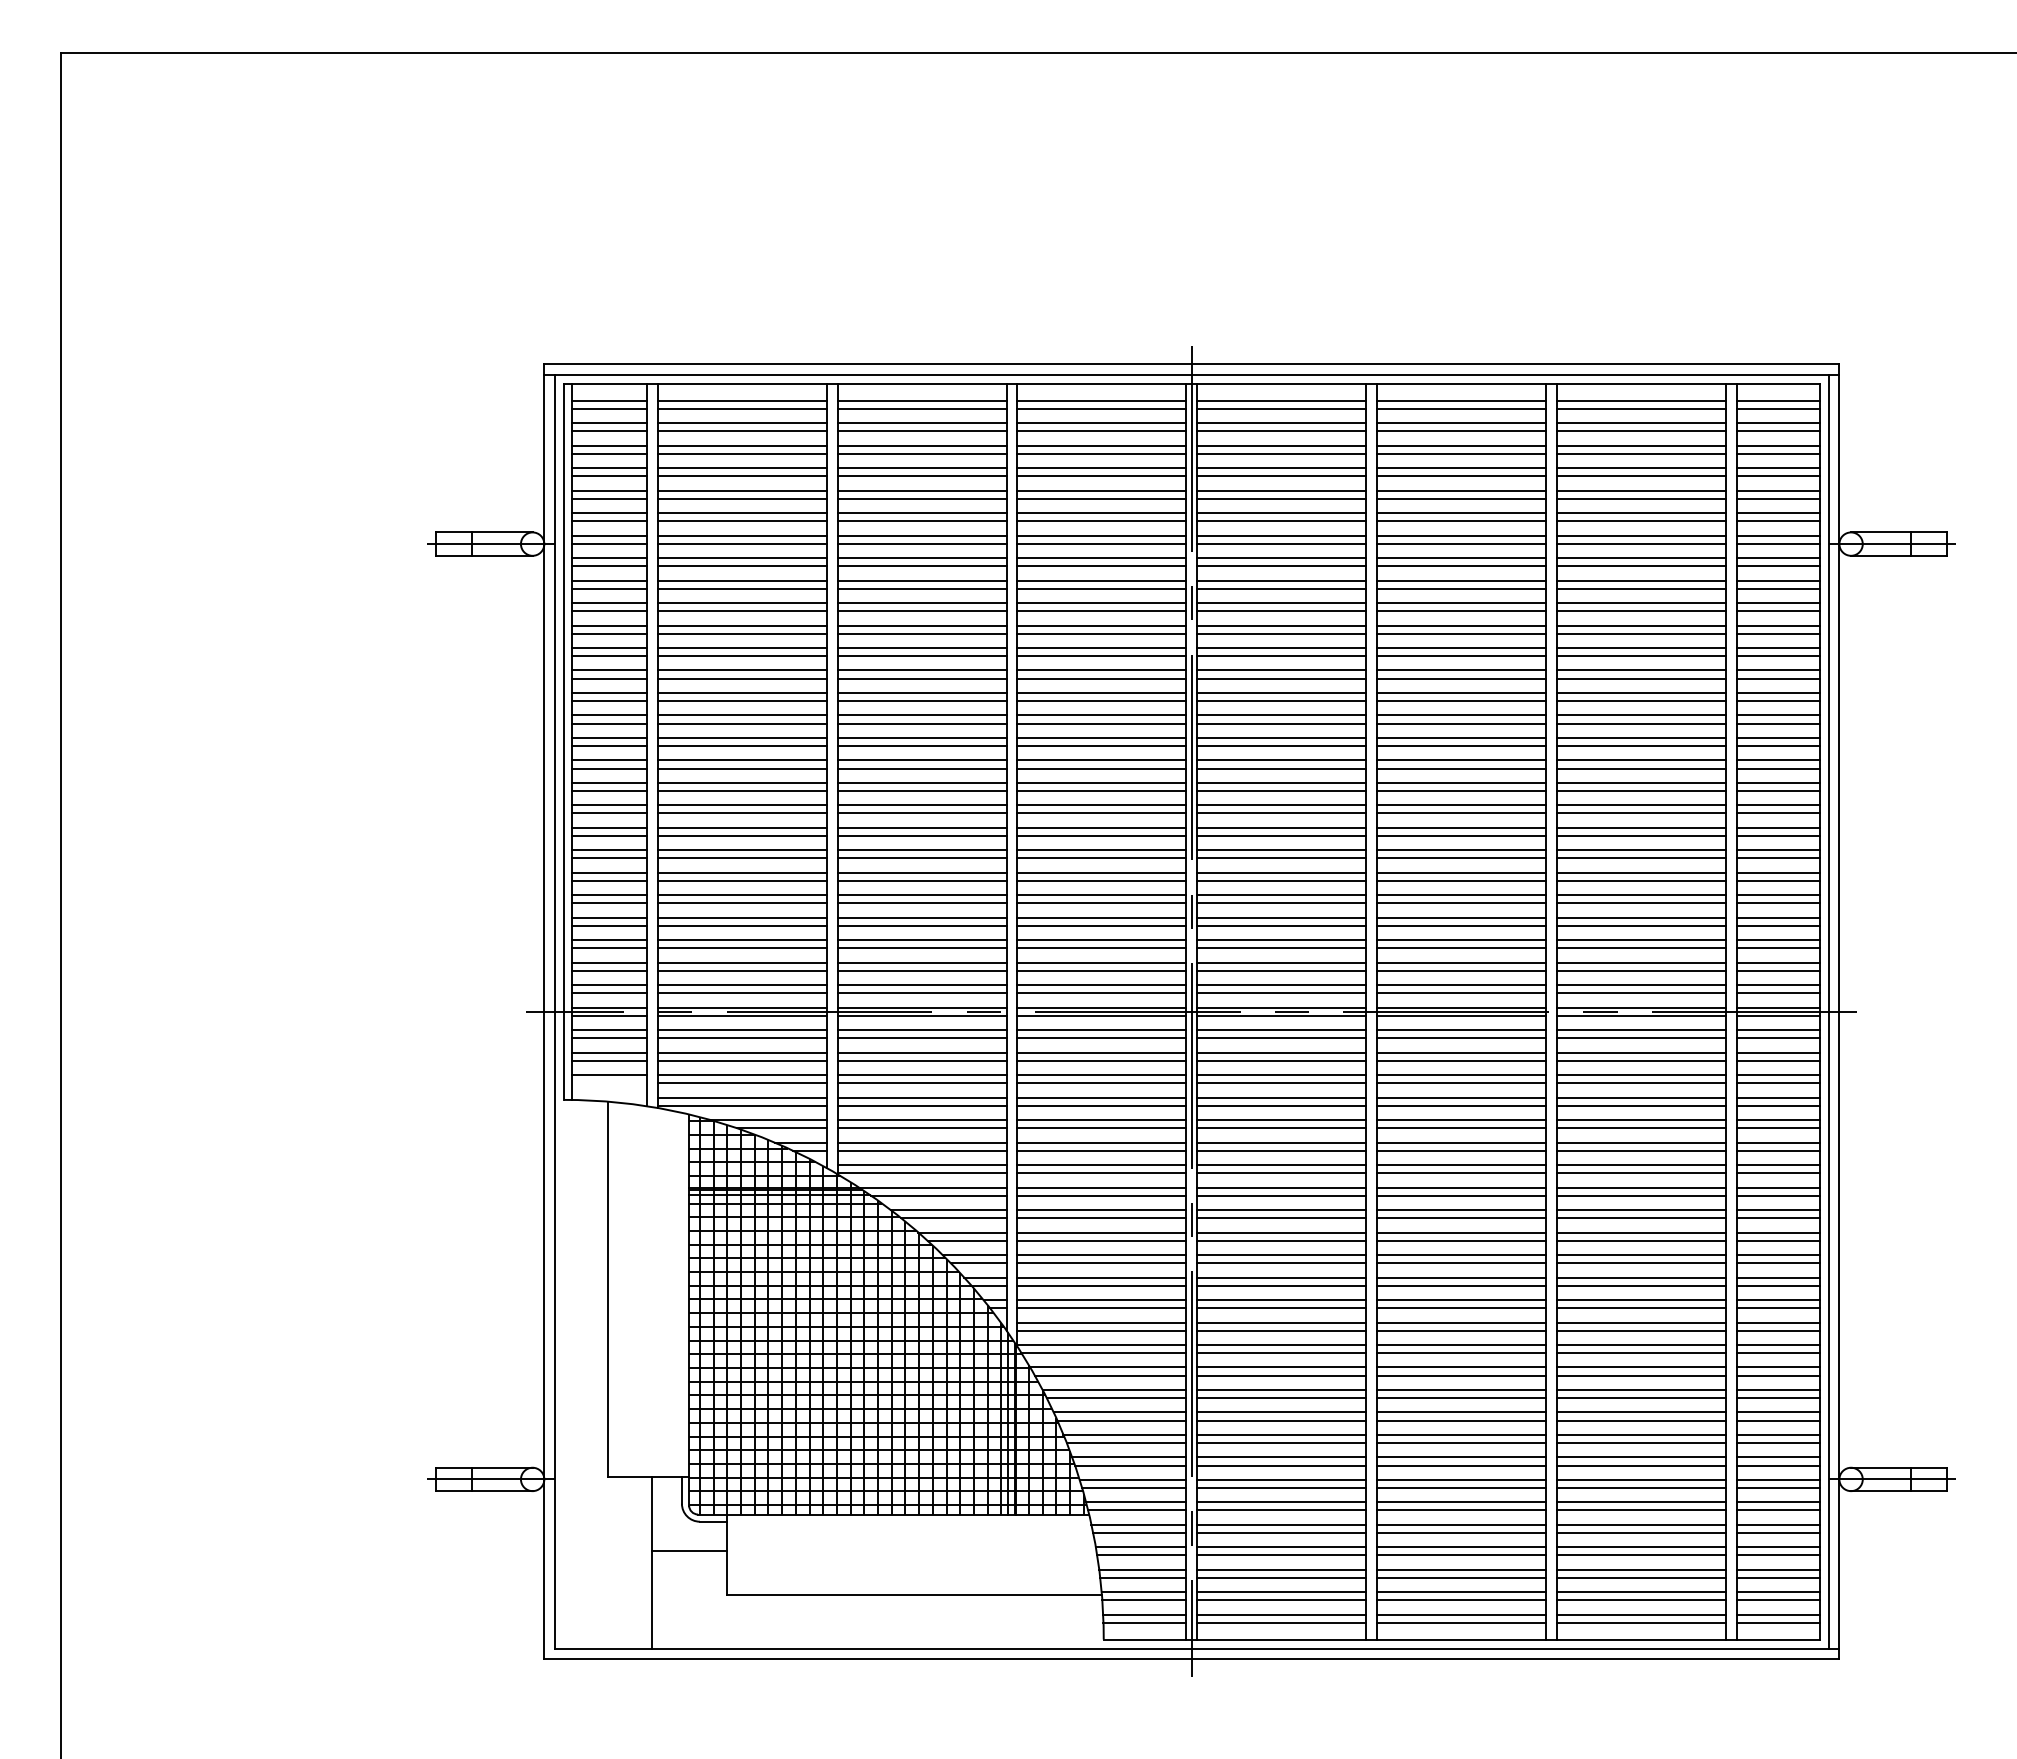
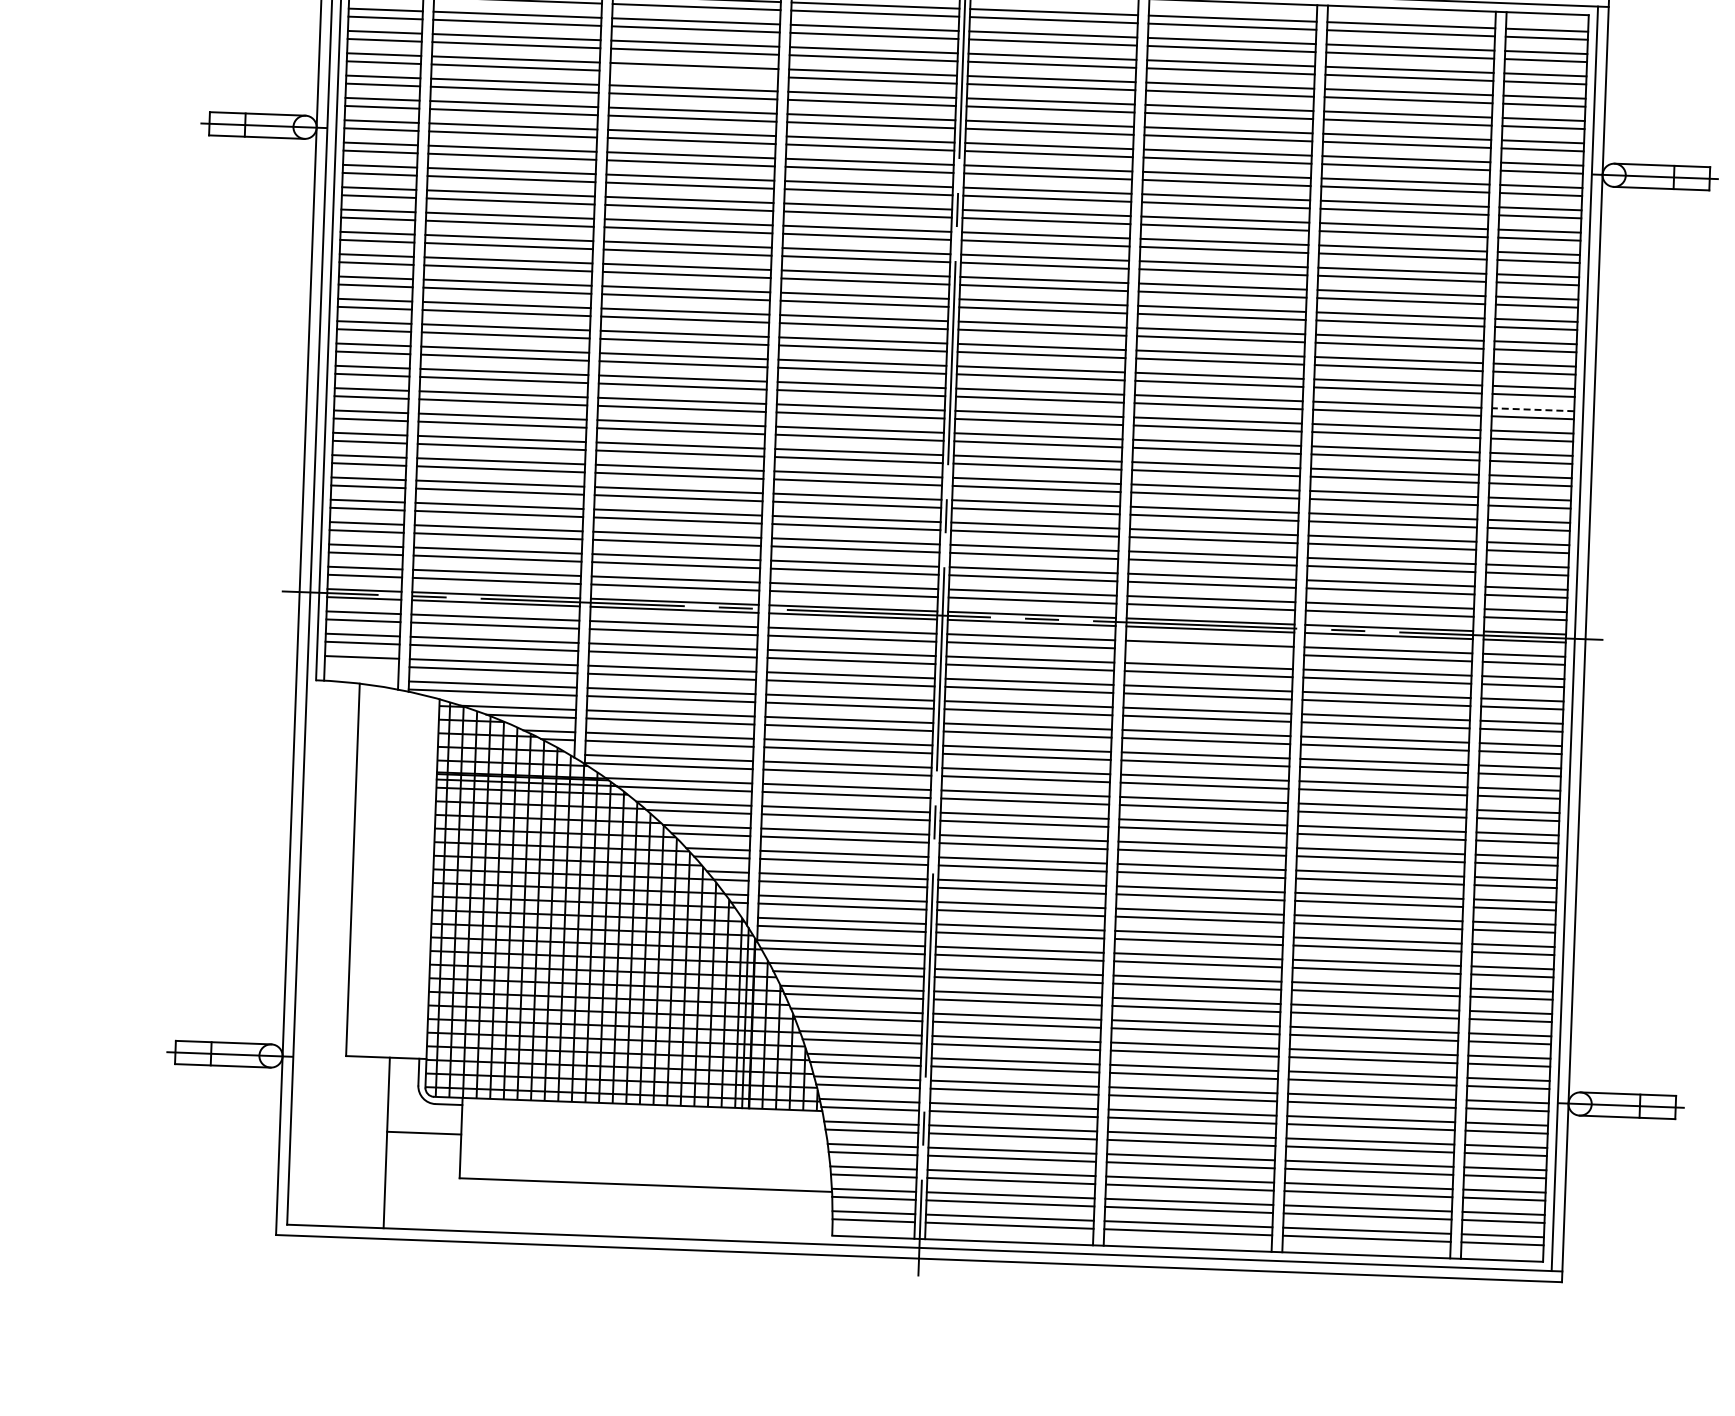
line: (921, 476) -> (693, 74), removed
line: (1777, 782) -> (1532, 409), solid -> dashed
line: (1461, 1038) -> (1209, 651), removed

